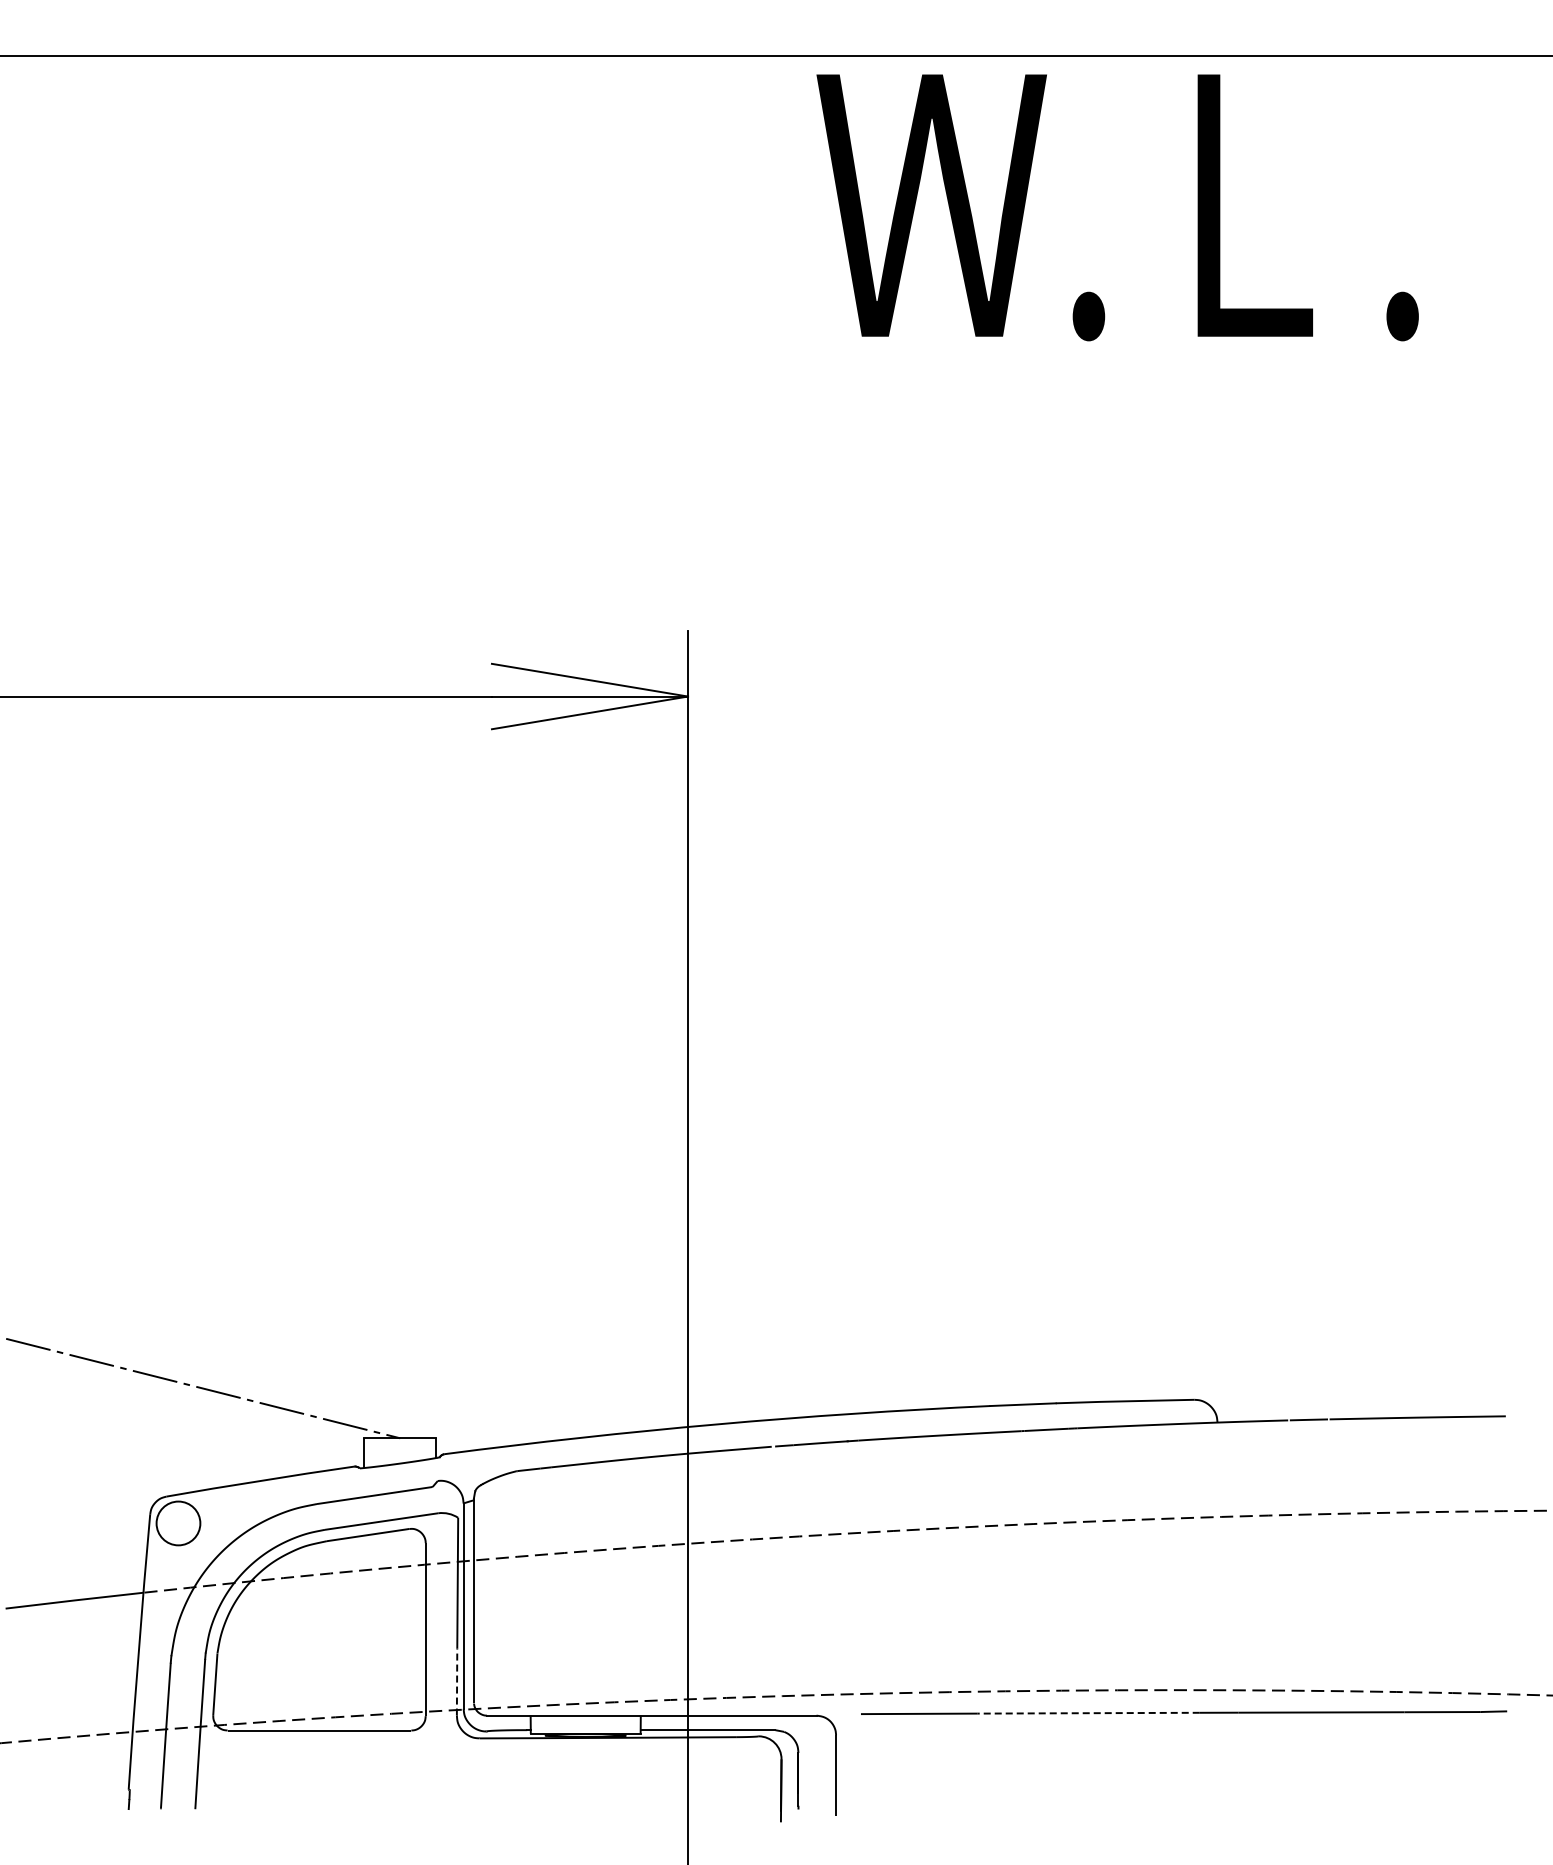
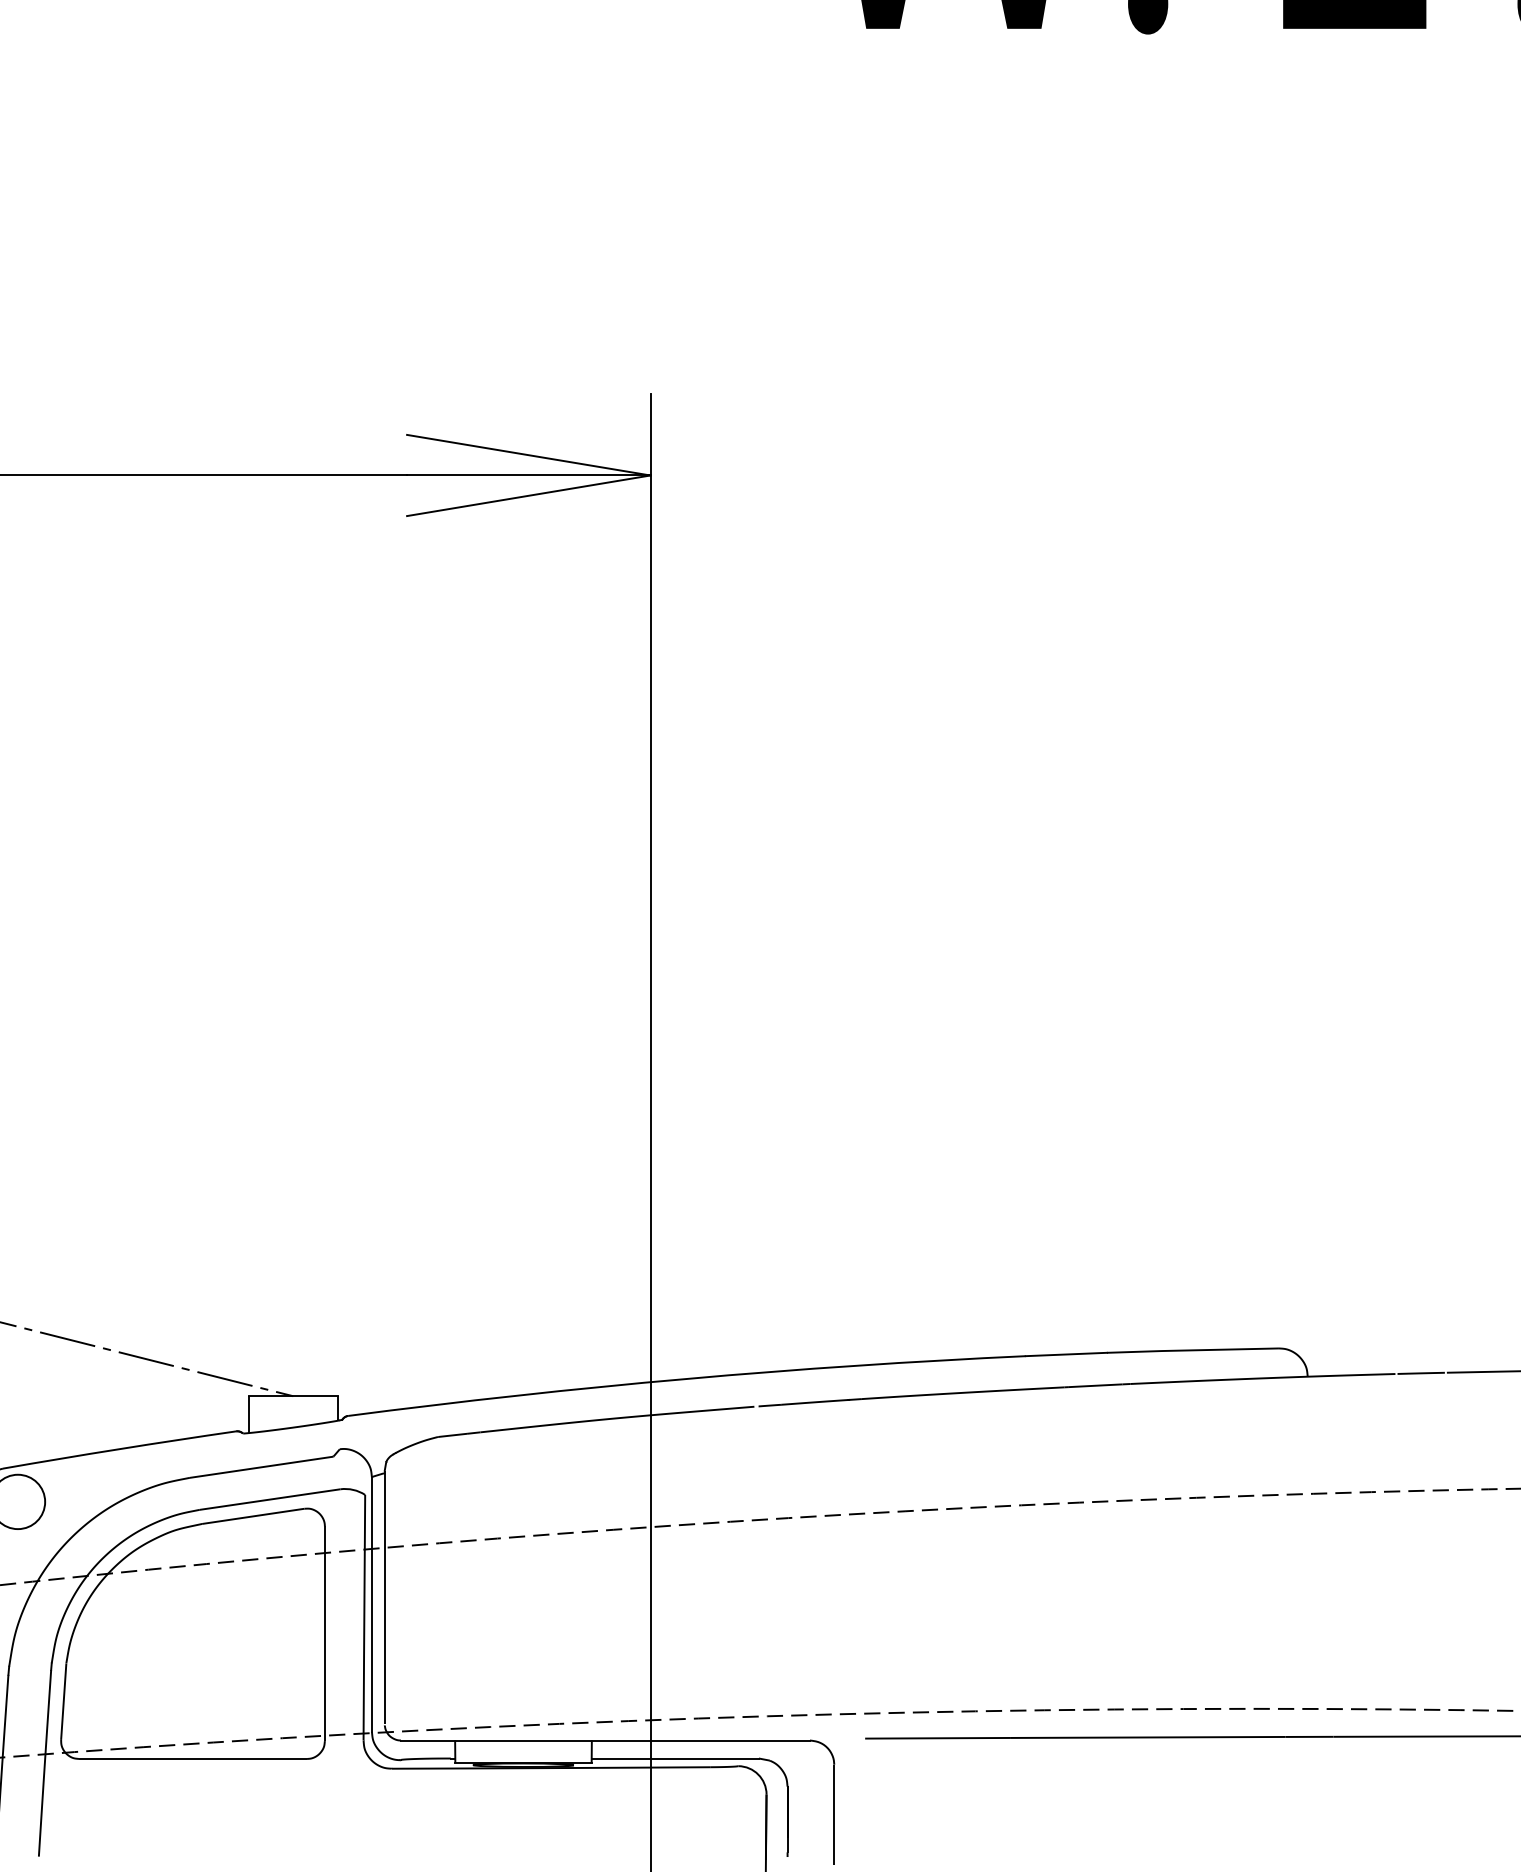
line: (457, 1681) -> (364, 1698), dashed -> solid
line: (1088, 1713) -> (1147, 1737), dashed -> solid

